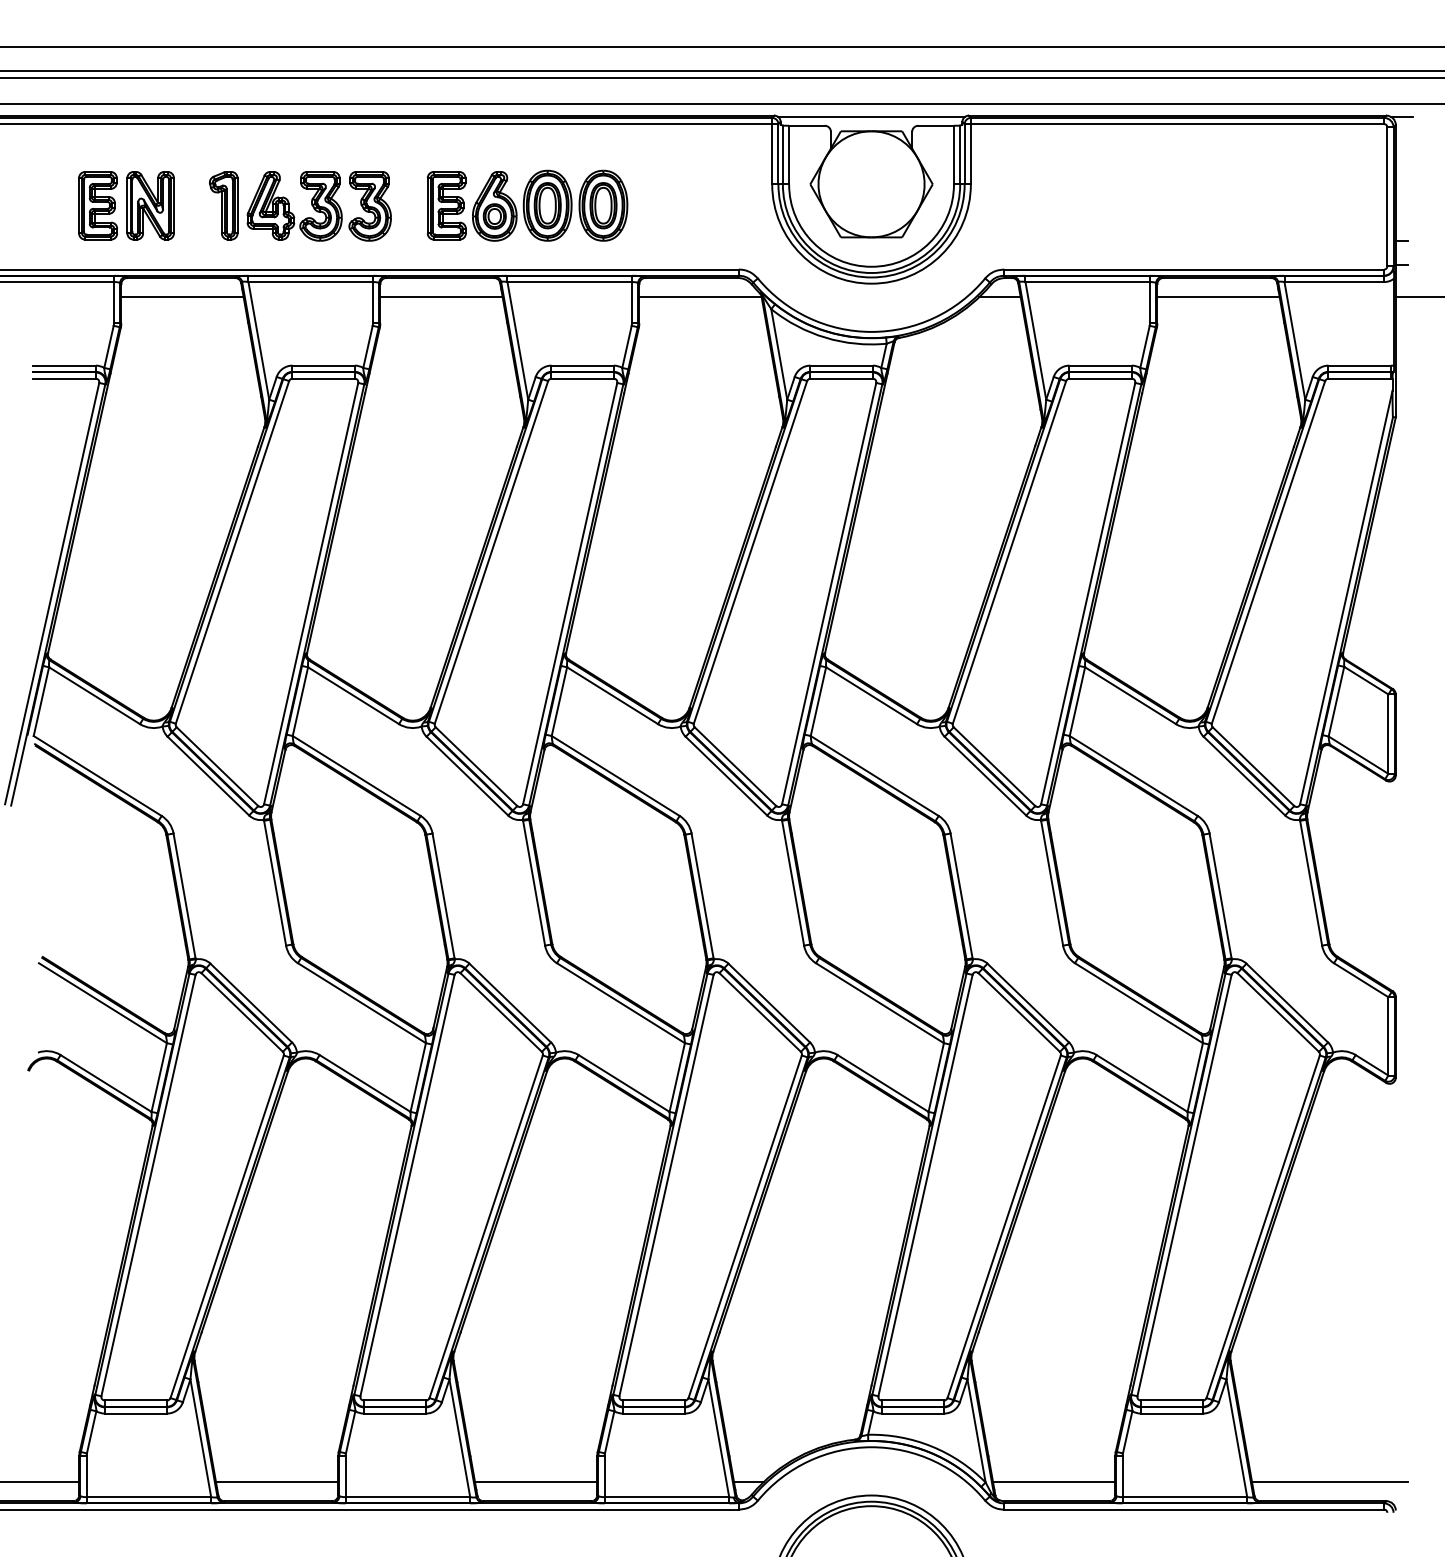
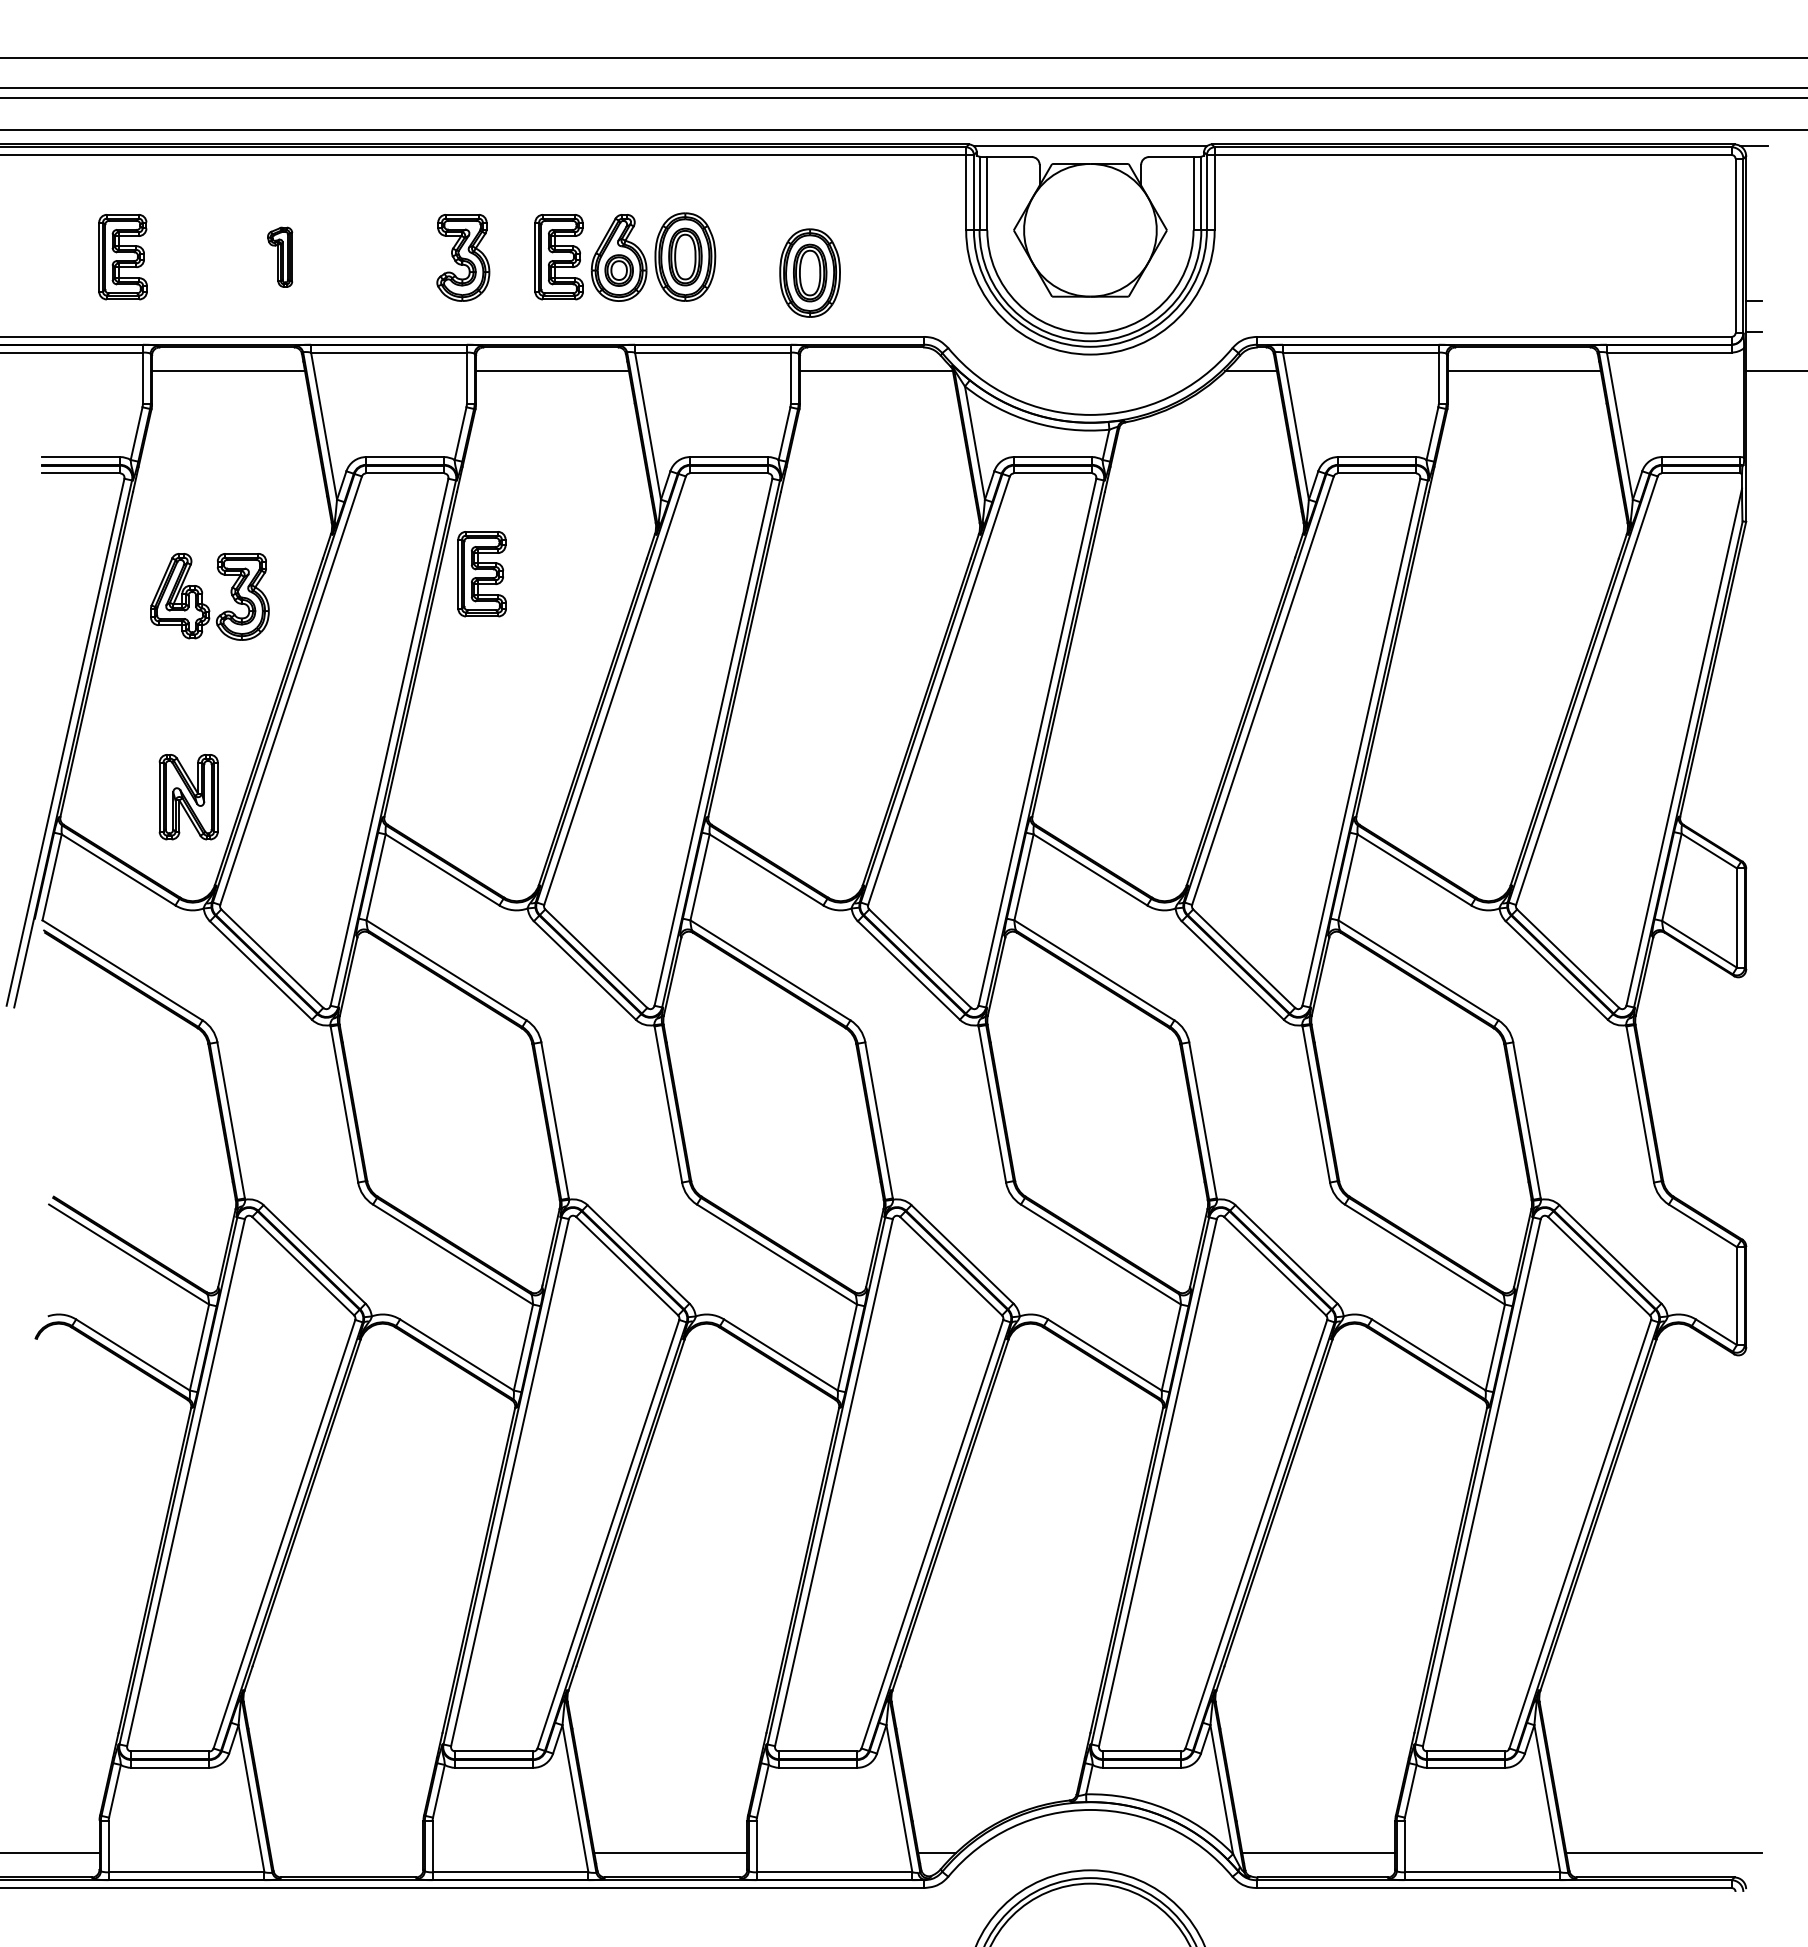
part: (602, 205) -> (809, 272), moved
part: (150, 206) -> (188, 797), moved
part: (223, 206) -> (279, 257), size x0.7
part: (288, 206) -> (202, 596), moved
part: (384, 459) -> (481, 574), added
line: (276, 1482) -> (346, 1853), removed

